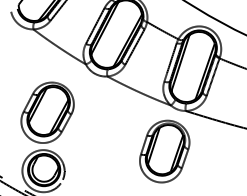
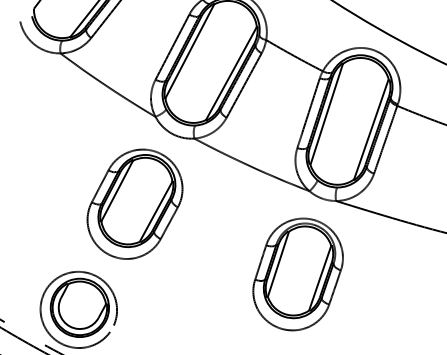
part: (47, 112) -> (134, 203), moved

